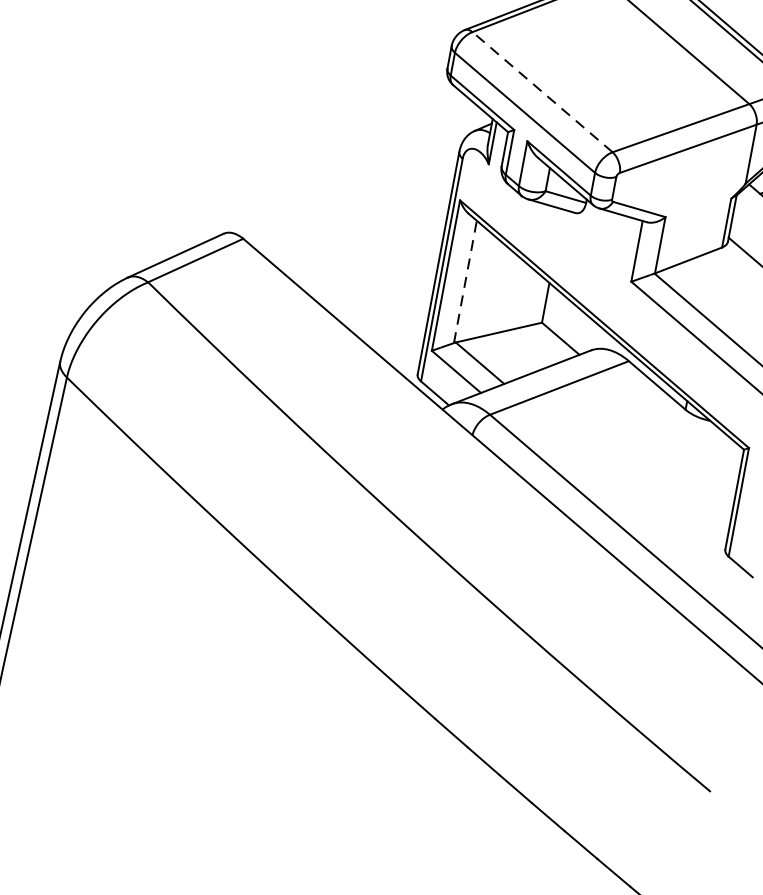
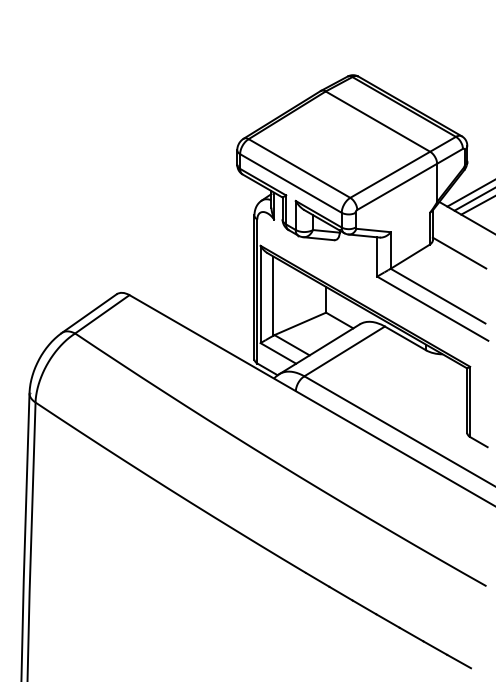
line: (542, 92) -> (299, 168), dashed -> solid
line: (465, 282) -> (273, 296), dashed -> solid

